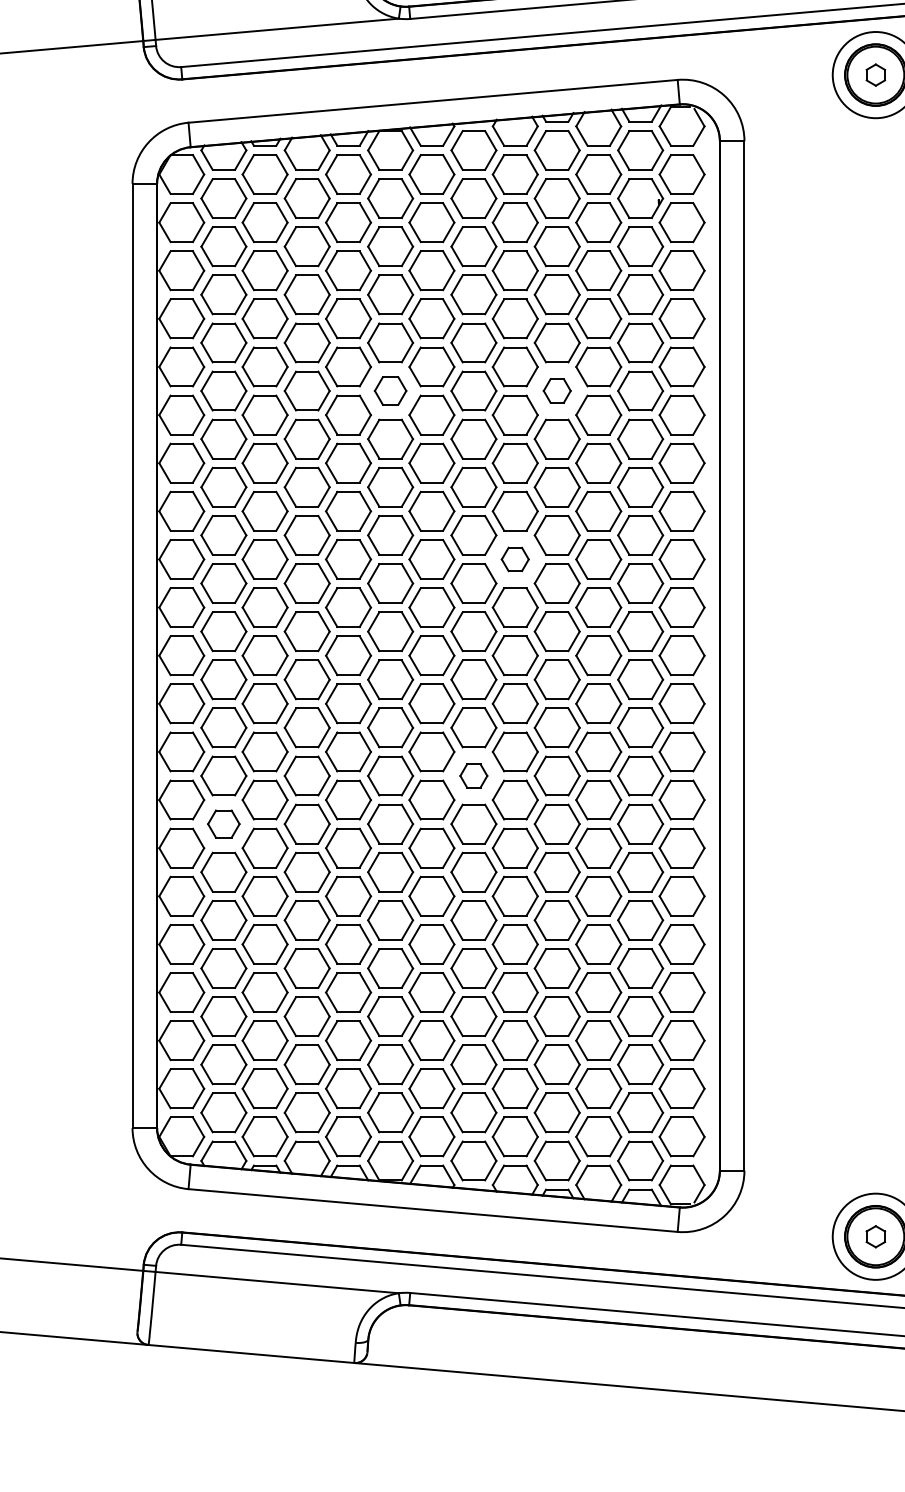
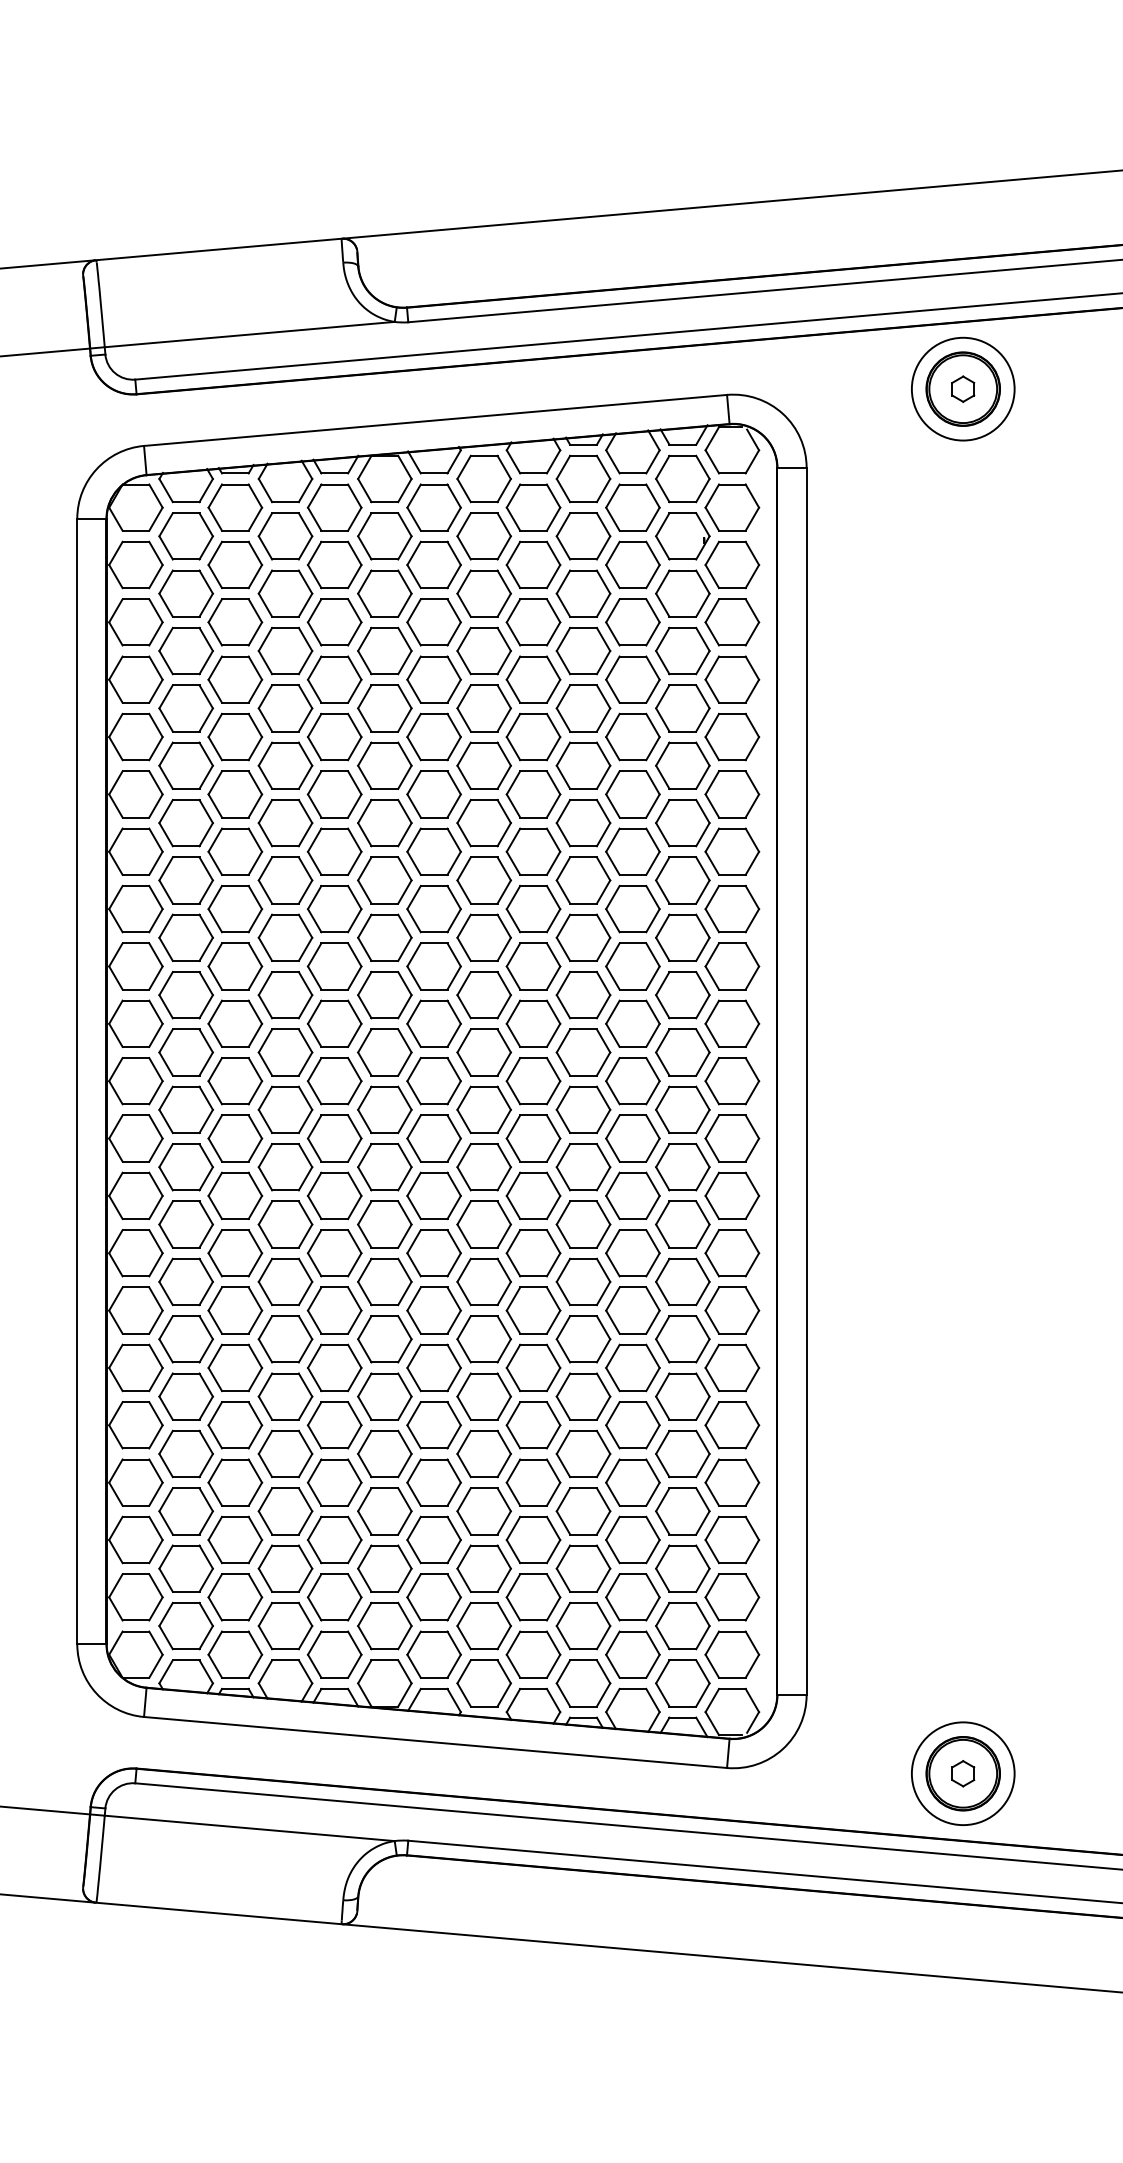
part: (390, 390) -> (384, 765), size x1.43
part: (557, 390) -> (583, 765), size x1.67
part: (515, 559) -> (533, 966), size x1.67
part: (473, 775) -> (483, 1224), size x1.67
part: (223, 823) -> (185, 1281), size x1.43

